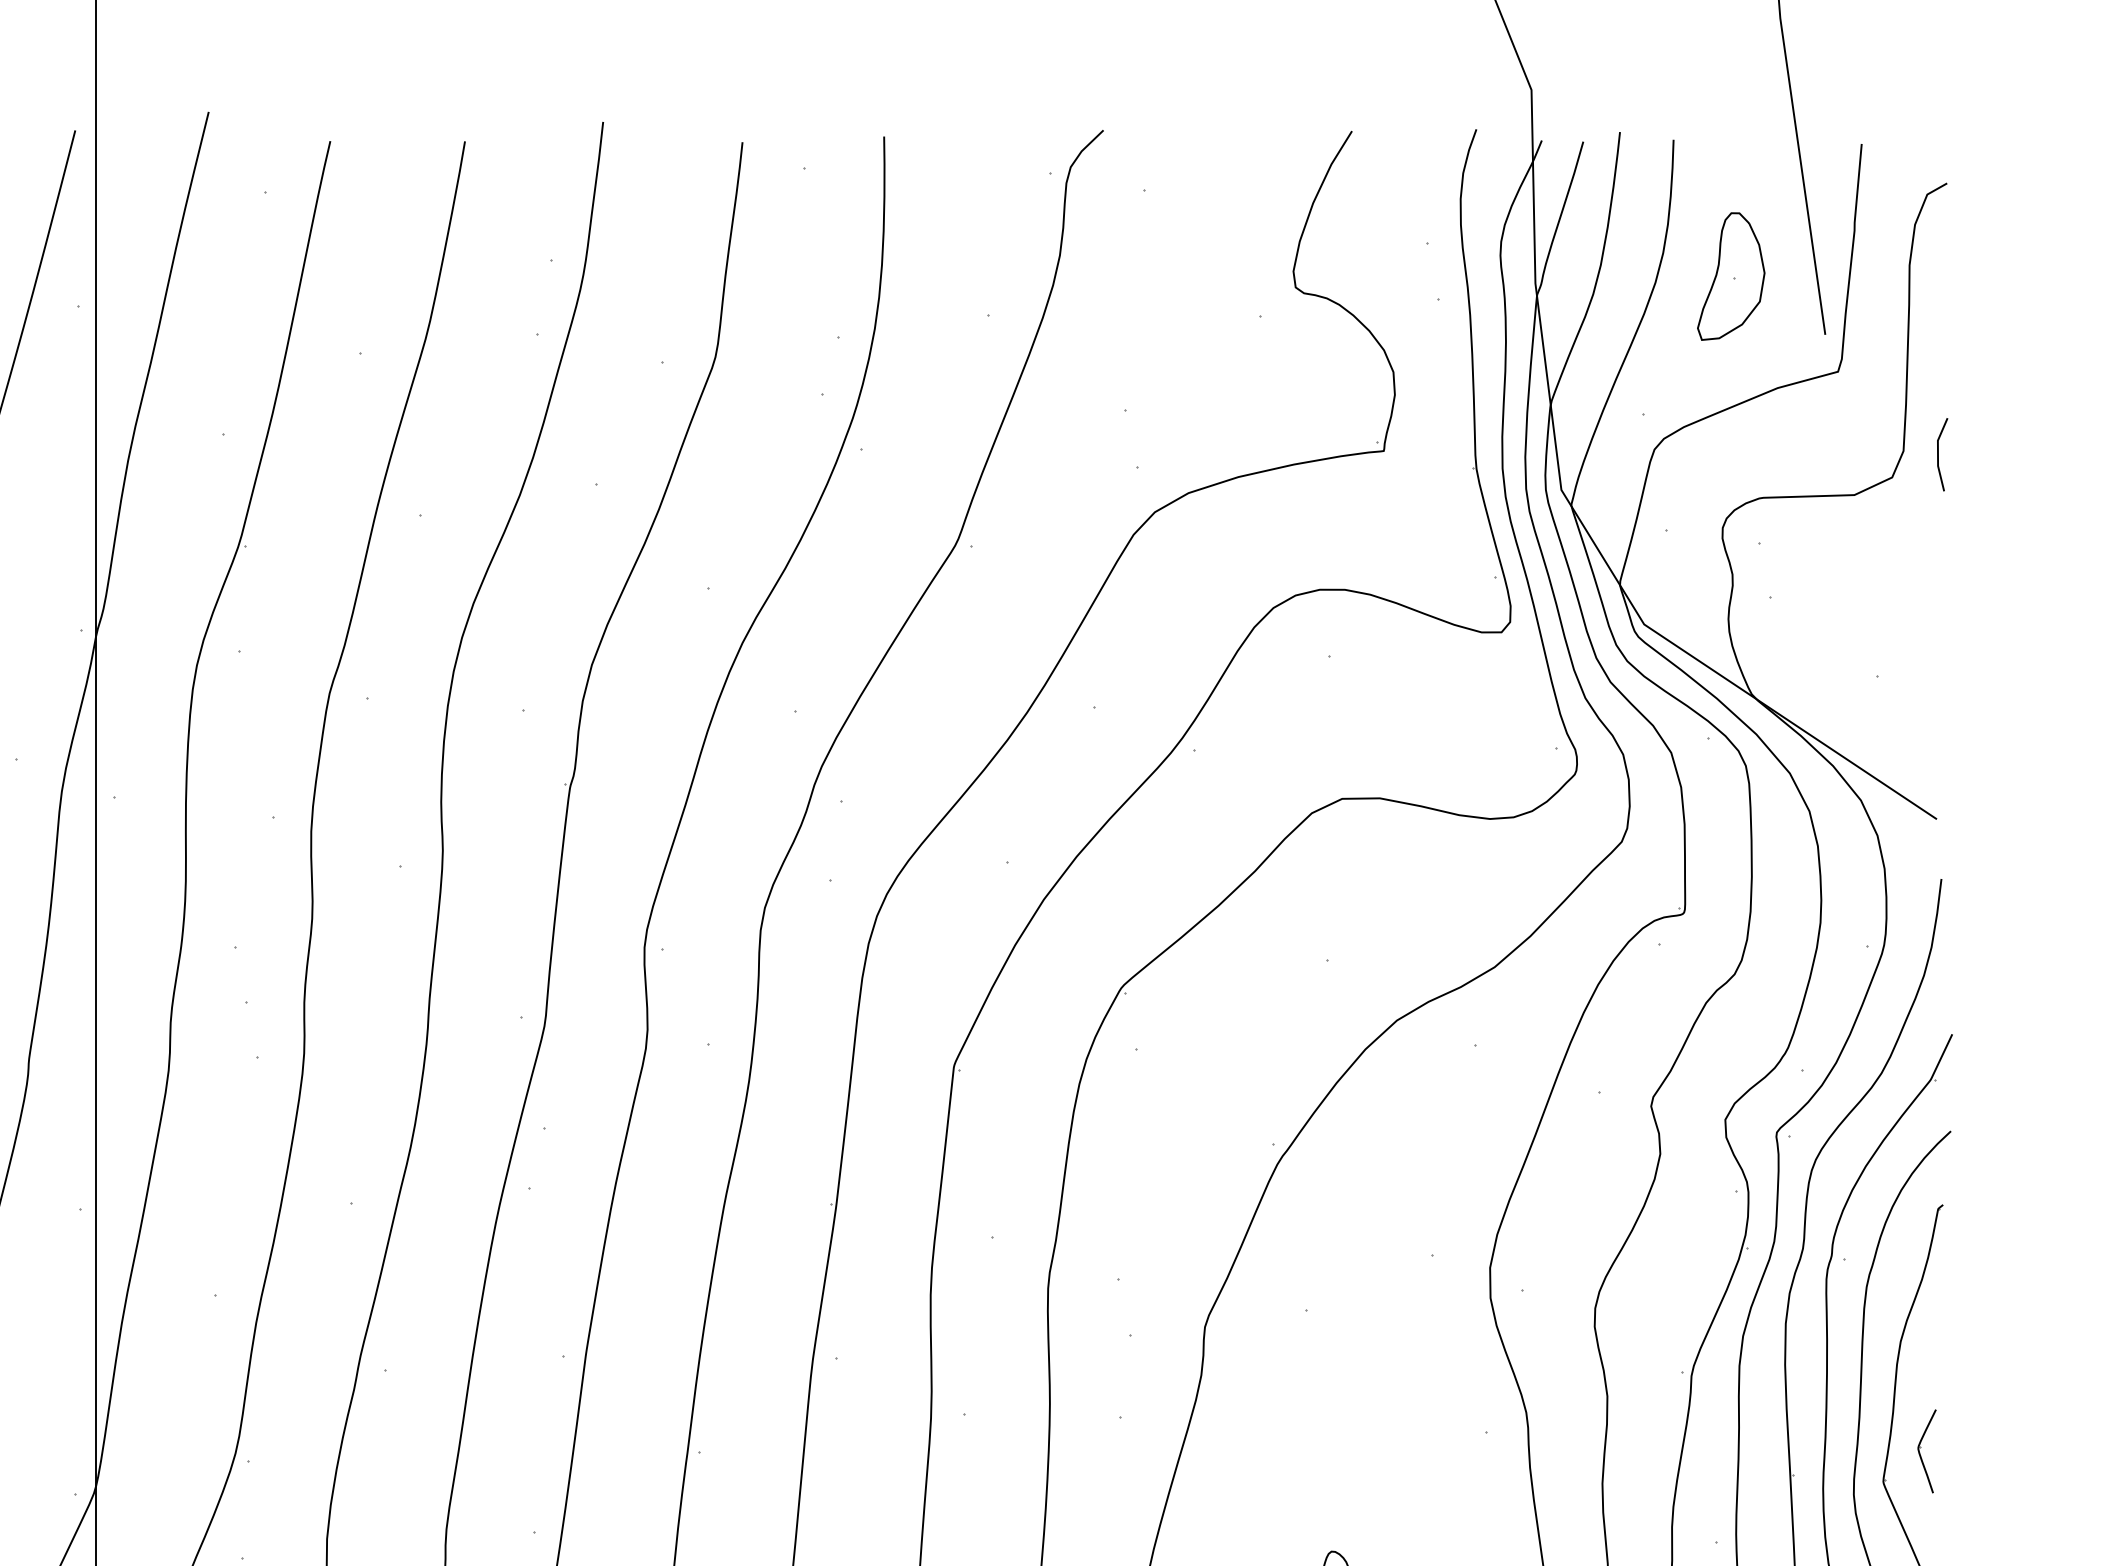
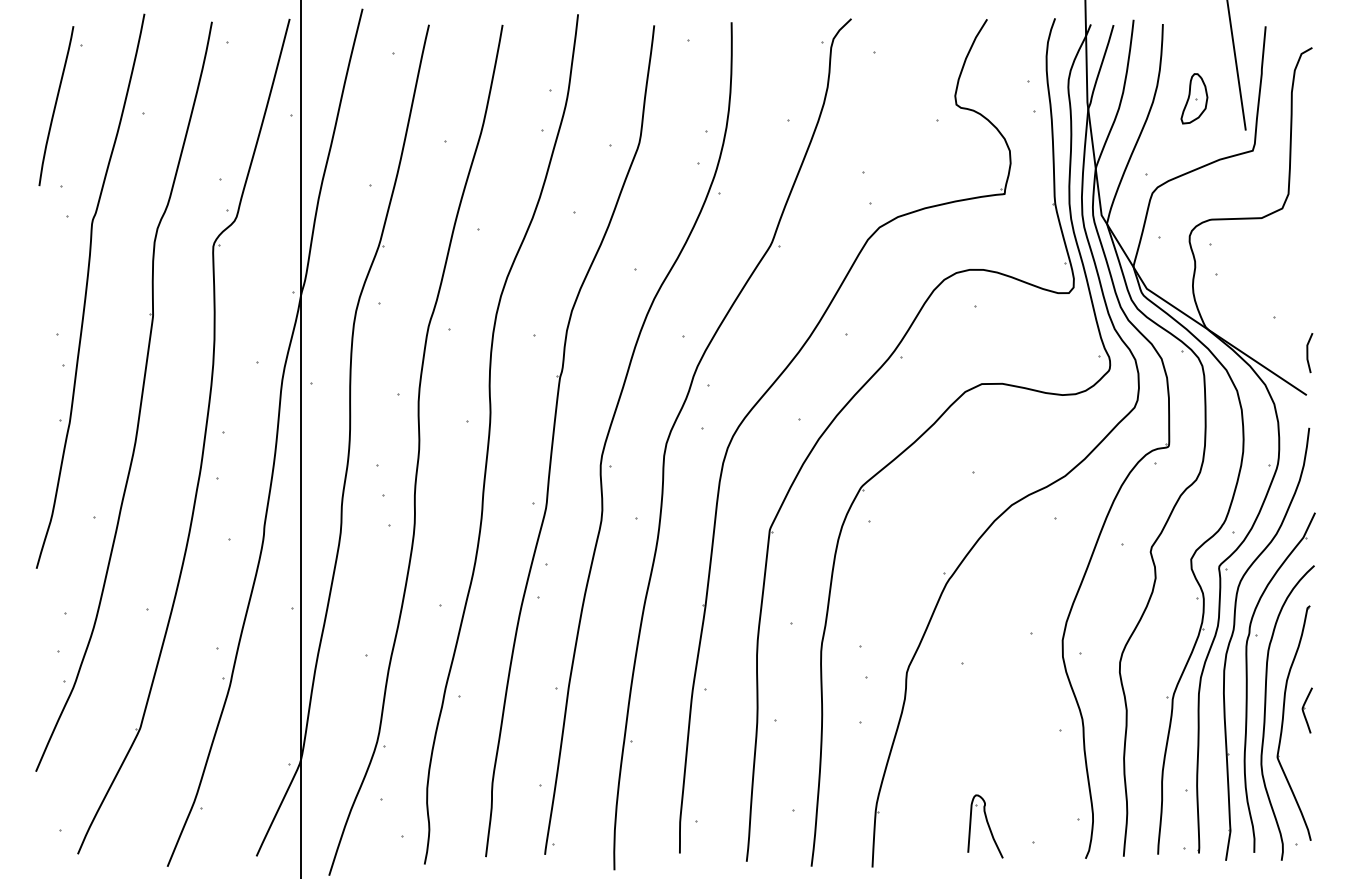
part: (1731, 276) -> (1194, 98), size x0.71
line: (1940, 455) -> (1308, 353), moved
part: (1925, 1451) -> (1306, 710), moved

